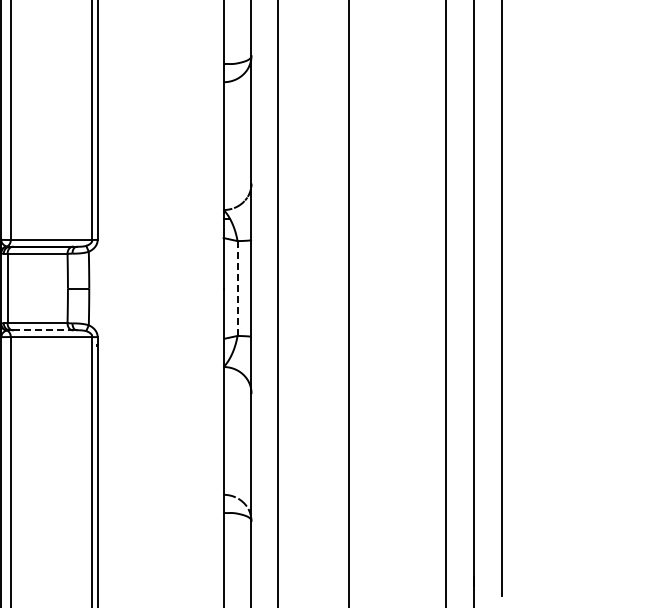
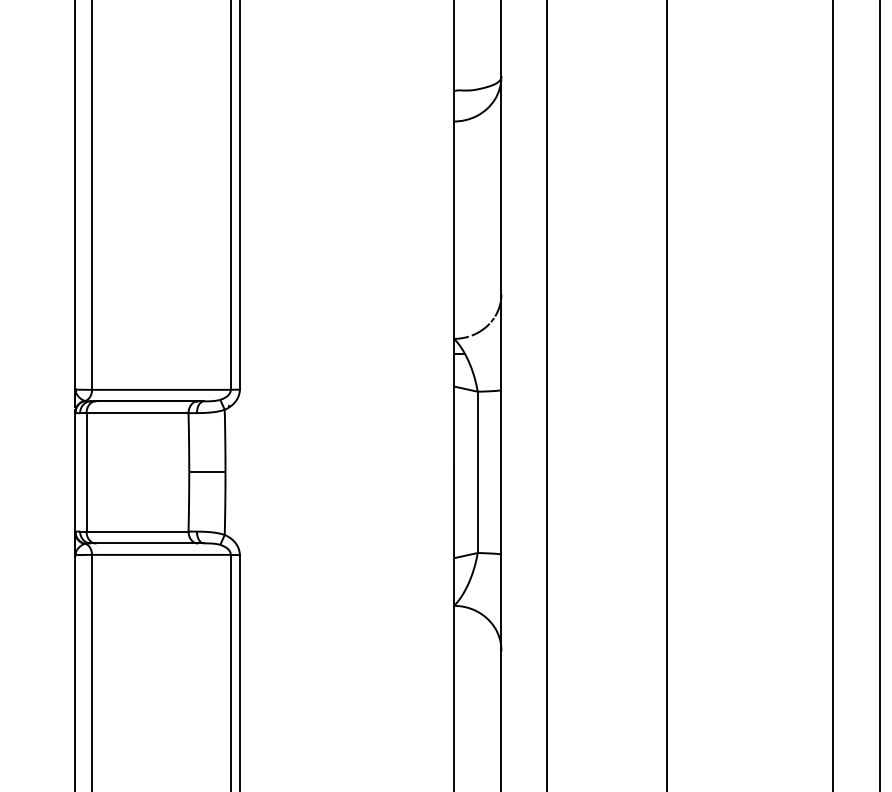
line: (237, 288) -> (477, 472), dashed -> solid
line: (42, 330) -> (145, 543), dashed -> solid

